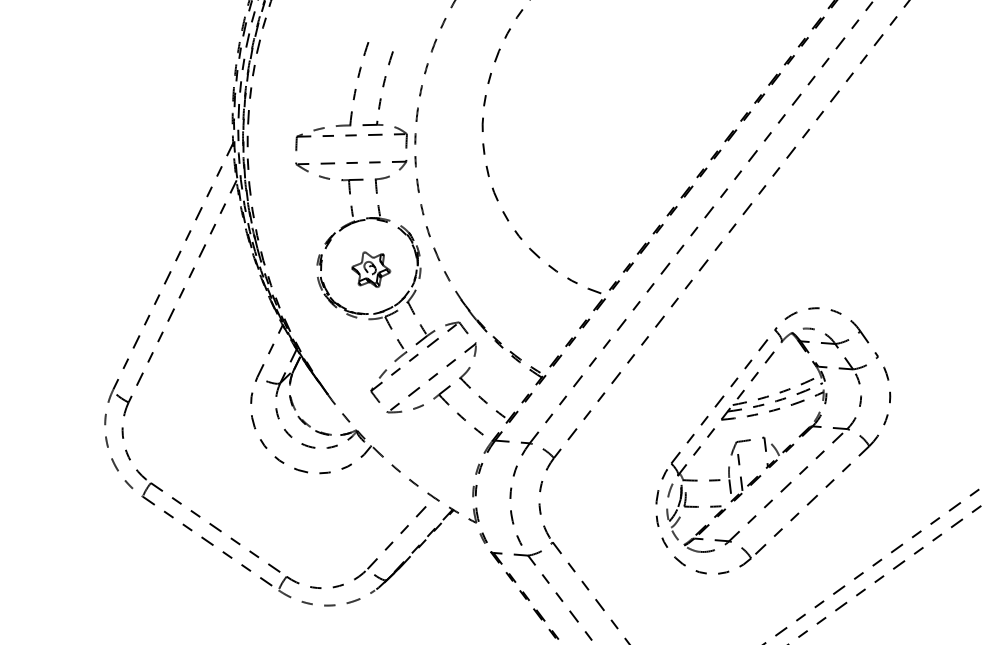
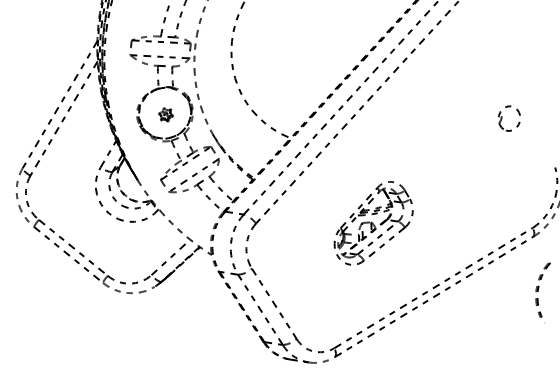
part: (370, 269) -> (165, 114), size x0.7
part: (771, 440) -> (373, 223), size x0.6

